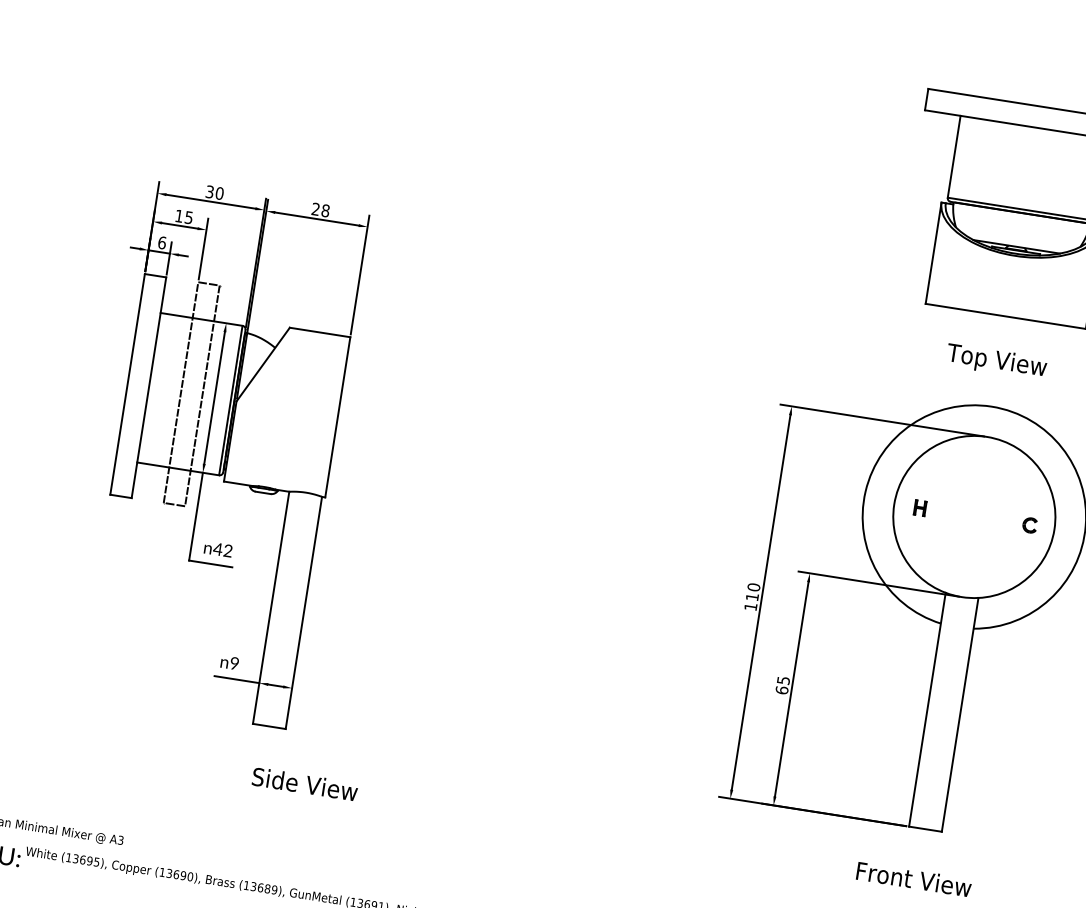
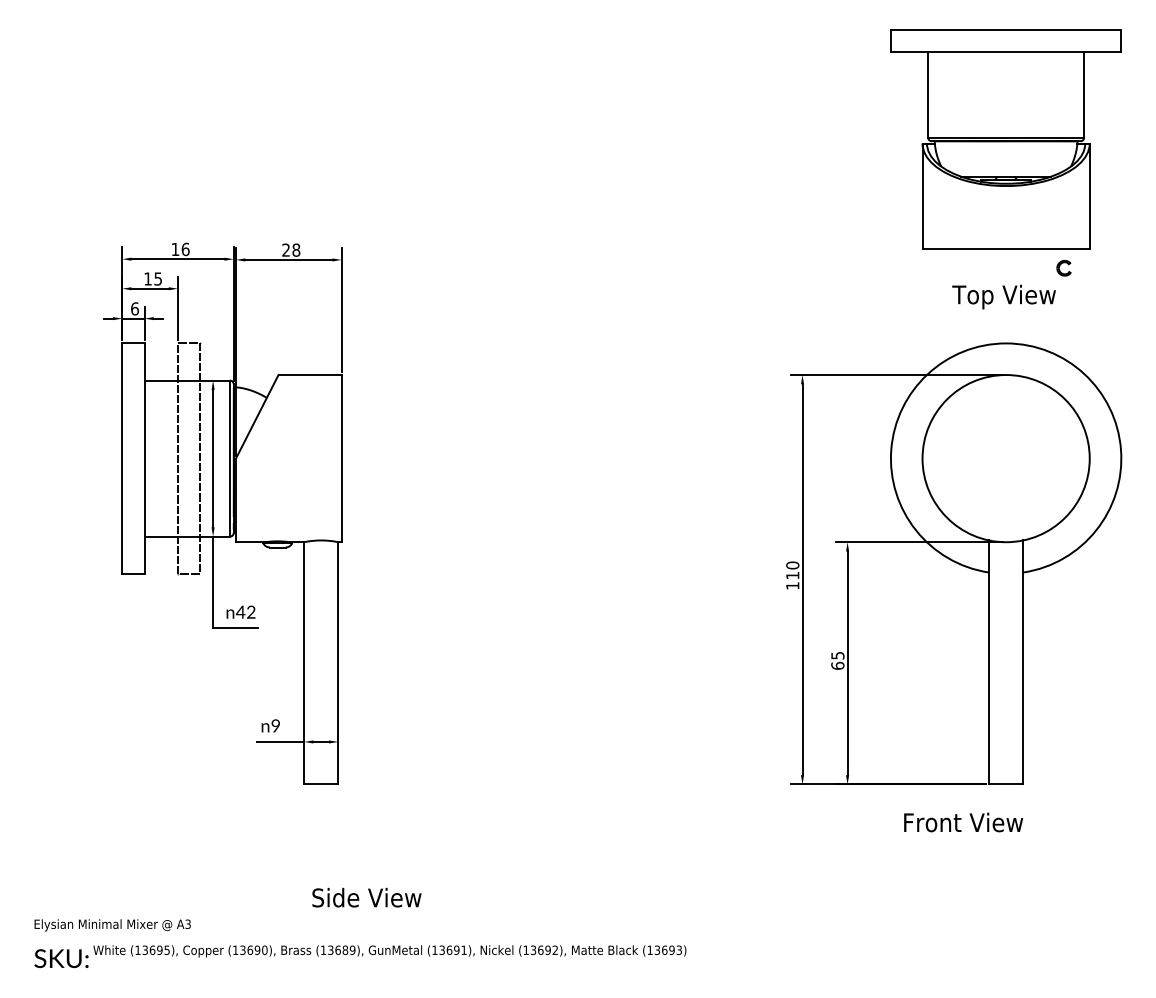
text: (214, 192) -> (180, 249), 30 -> 16
part: (920, 508) -> (949, 458), removed
part: (1029, 525) -> (1063, 268), moved
text: (304, 784) -> (366, 897), moved
text: (914, 879) -> (963, 822), moved

